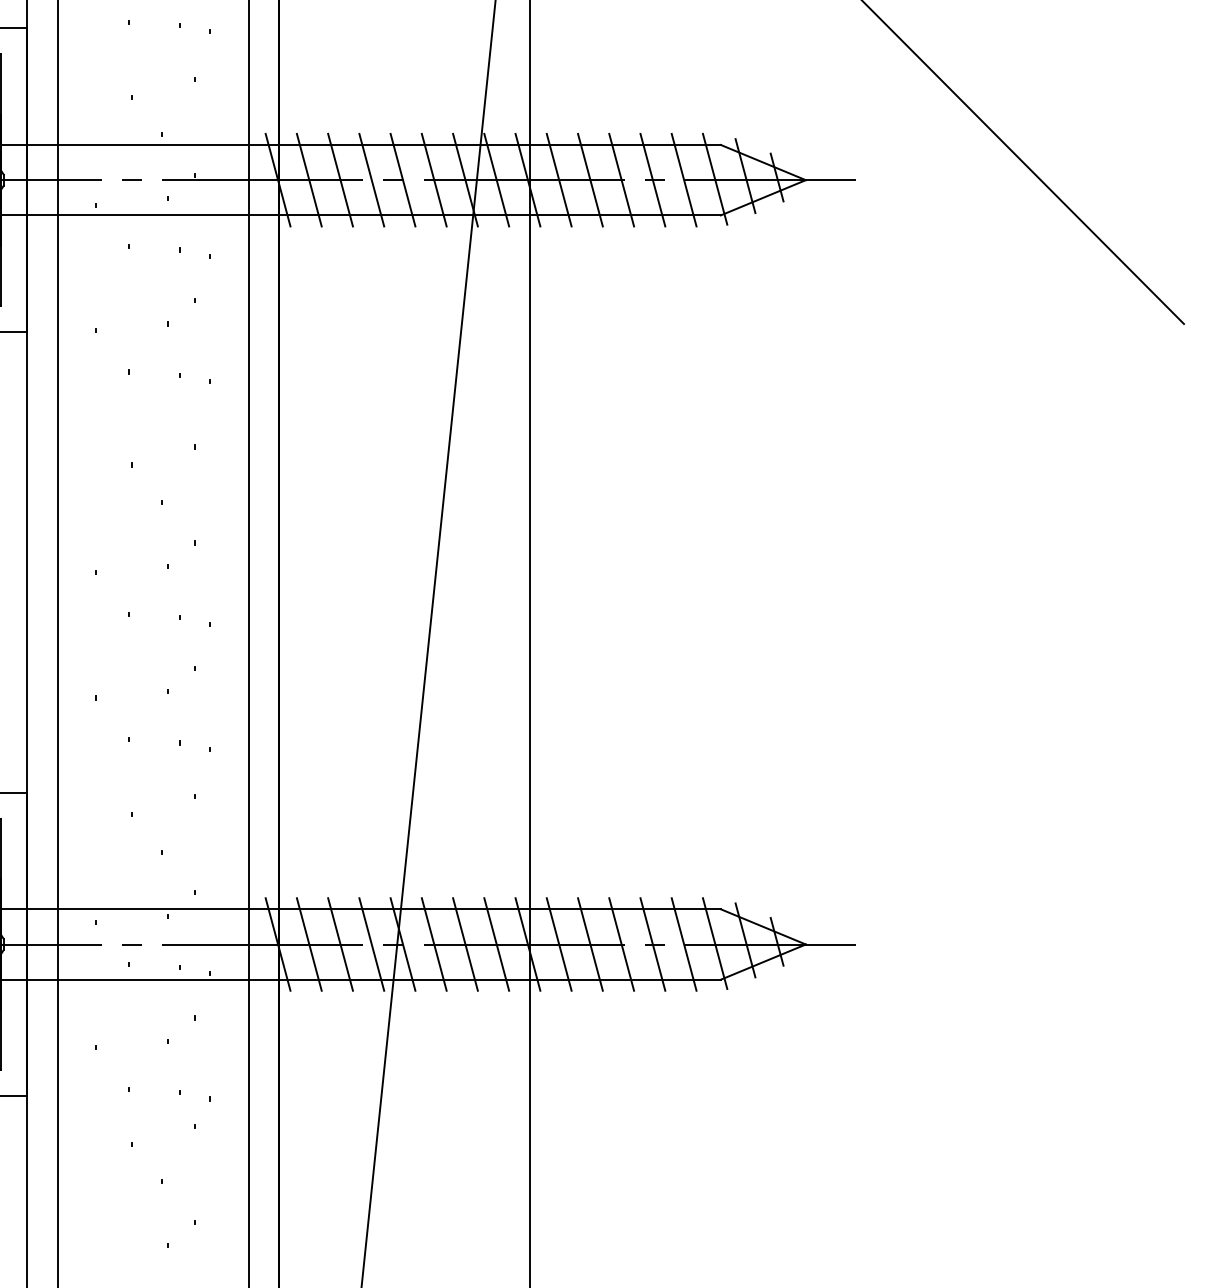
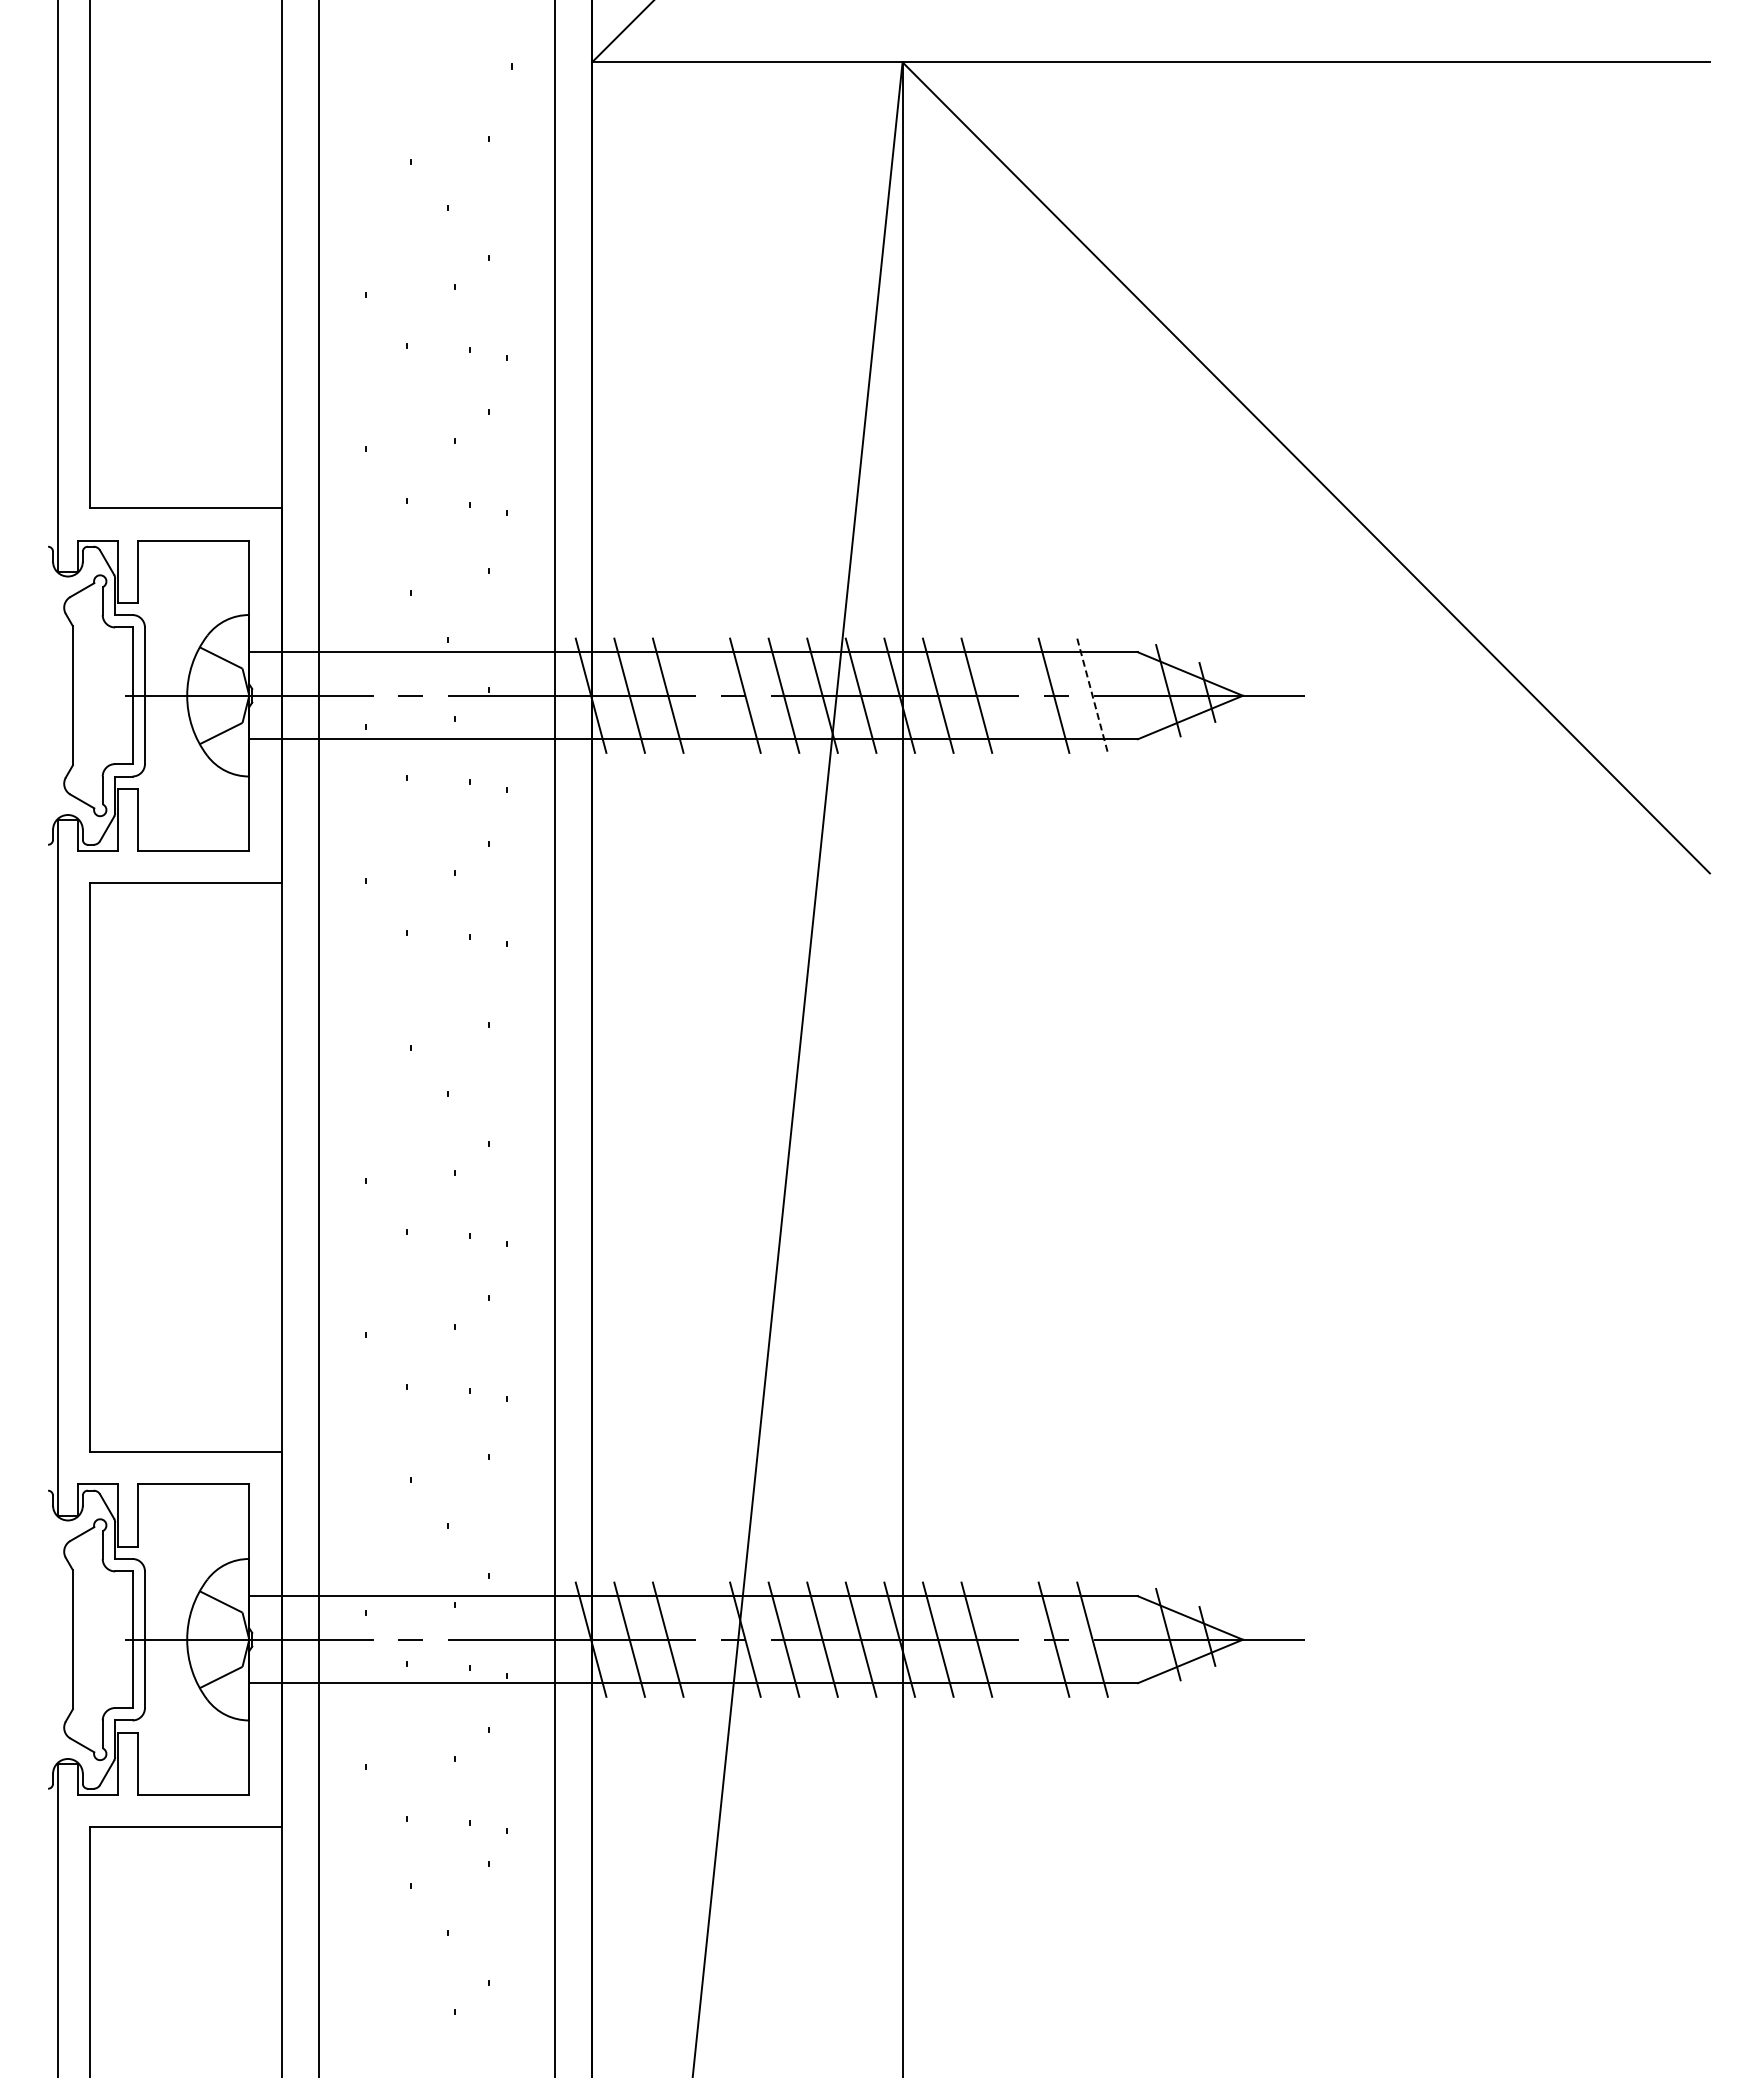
line: (371, 179) -> (706, 695), removed
line: (621, 179) -> (1015, 695), removed
line: (714, 179) -> (1130, 694), removed
line: (684, 180) -> (1092, 696), solid -> dashed
line: (714, 943) -> (1130, 1638), removed
line: (371, 944) -> (706, 1639), removed
line: (621, 944) -> (1015, 1639), removed

